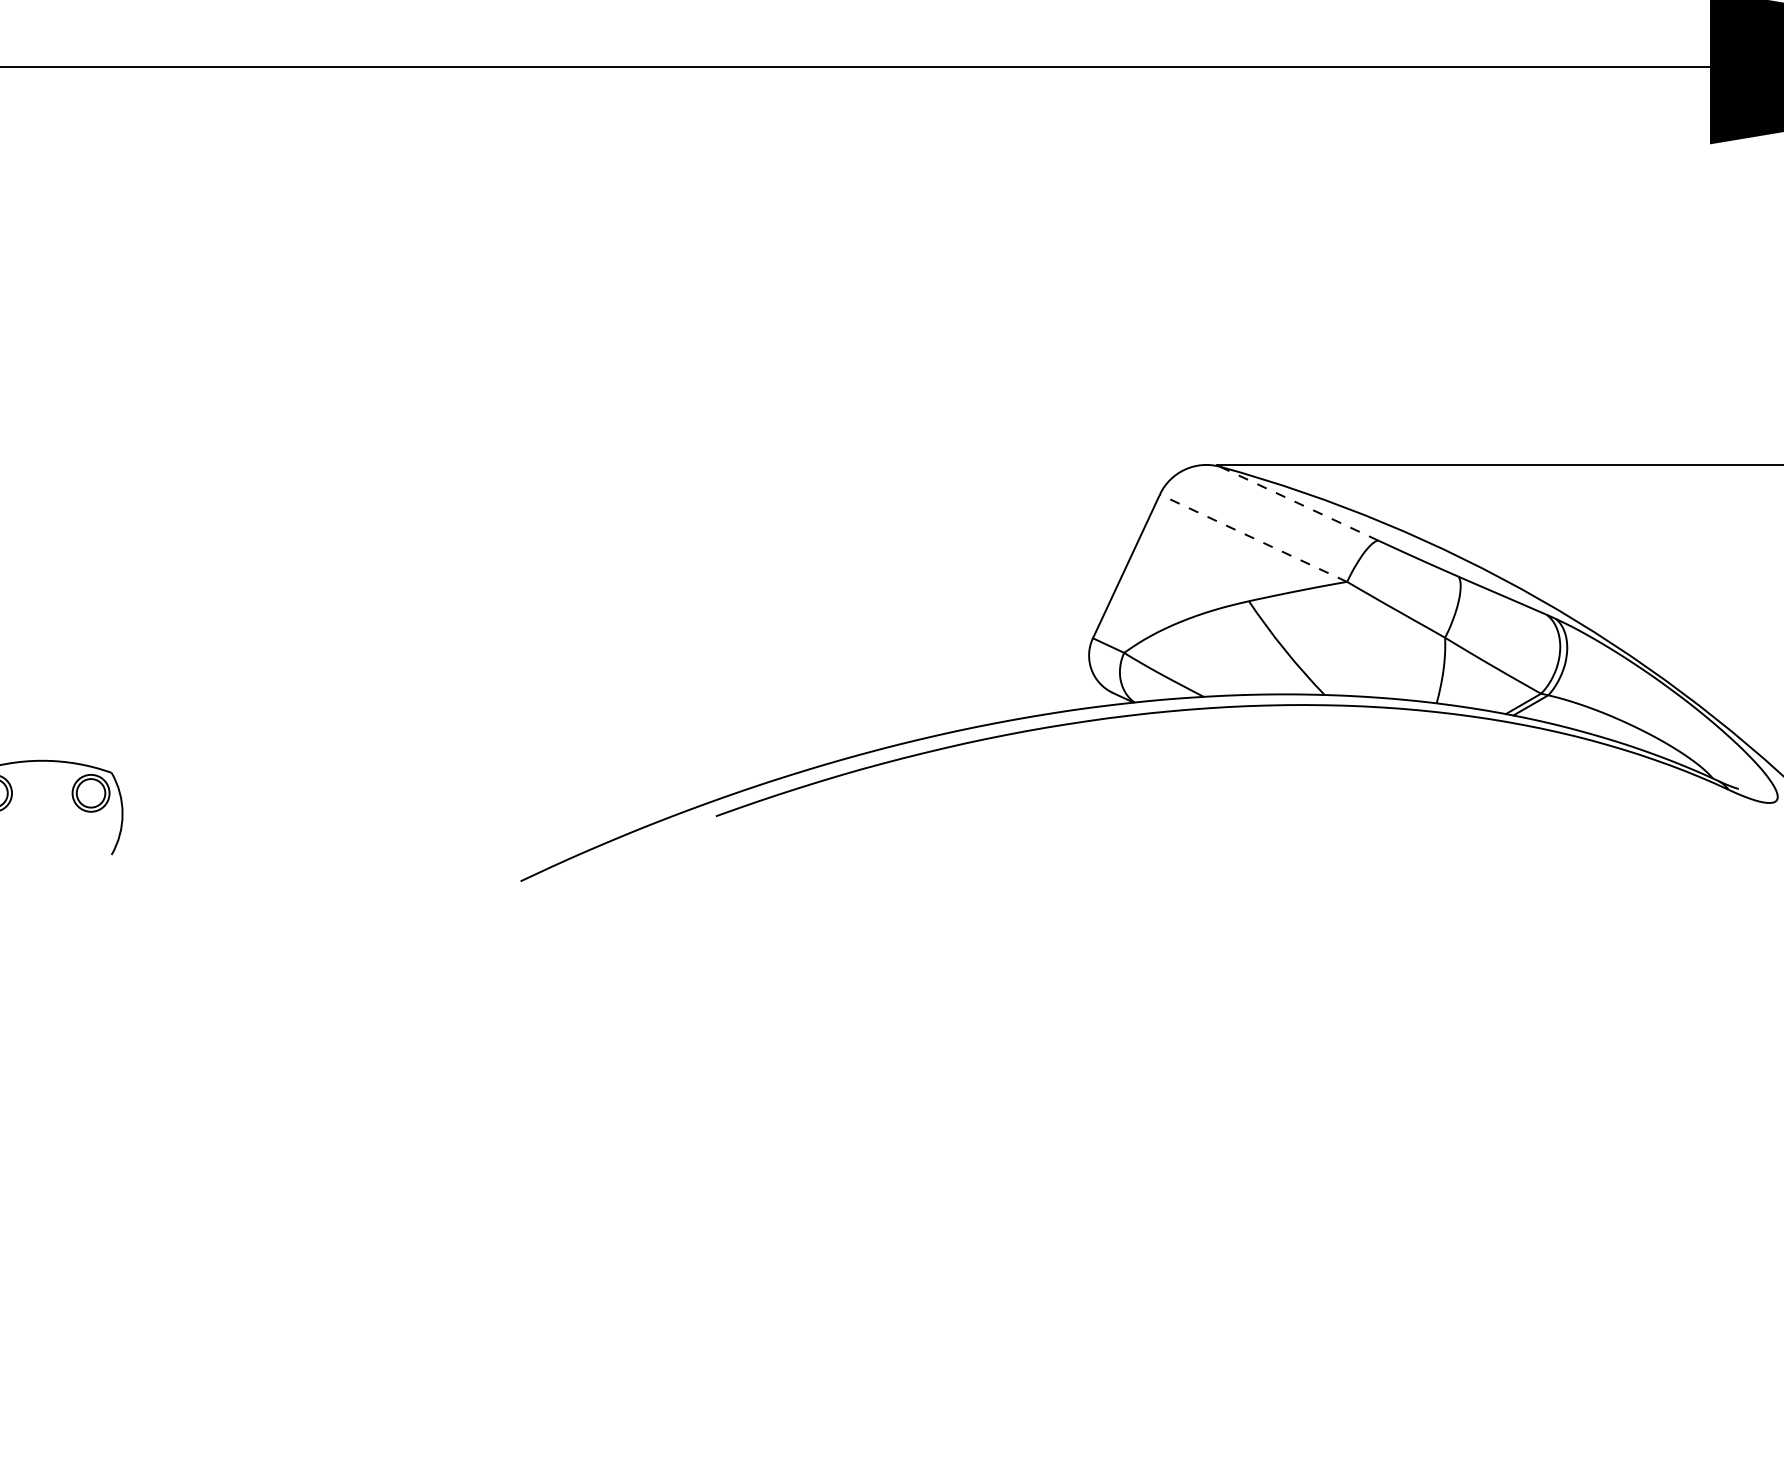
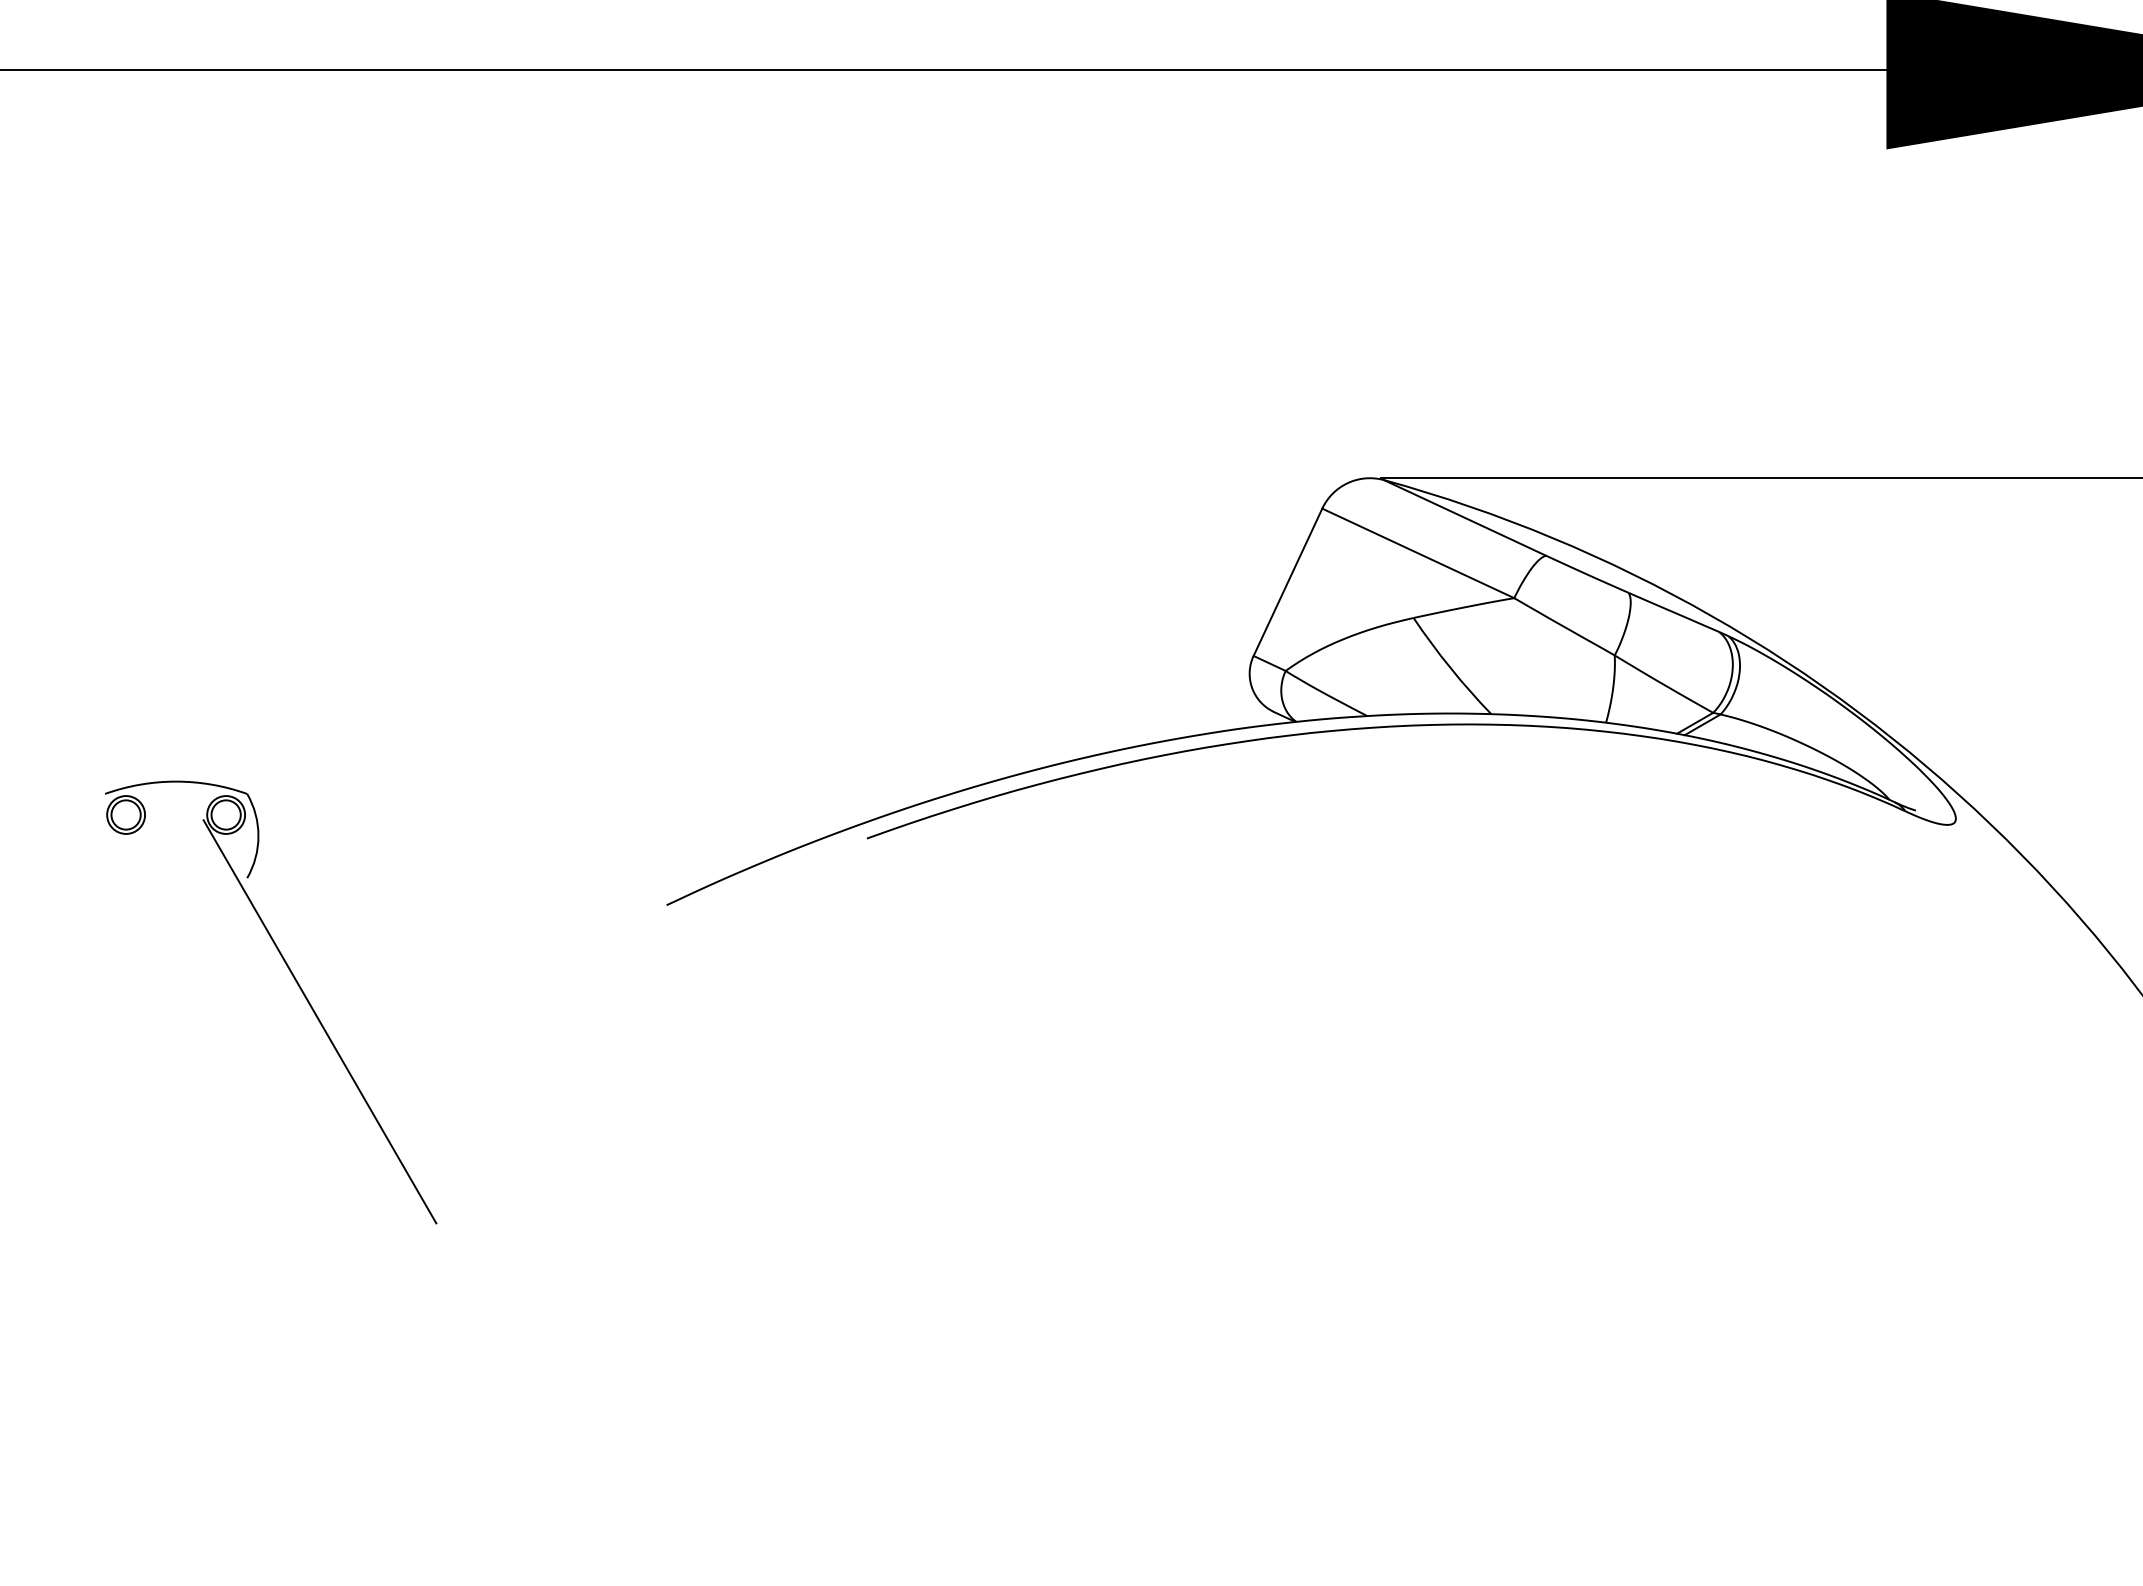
line: (1299, 504) -> (1465, 518), dashed -> solid
line: (1253, 538) -> (1418, 553), dashed -> solid
line: (182, 994) -> (319, 1021), added

